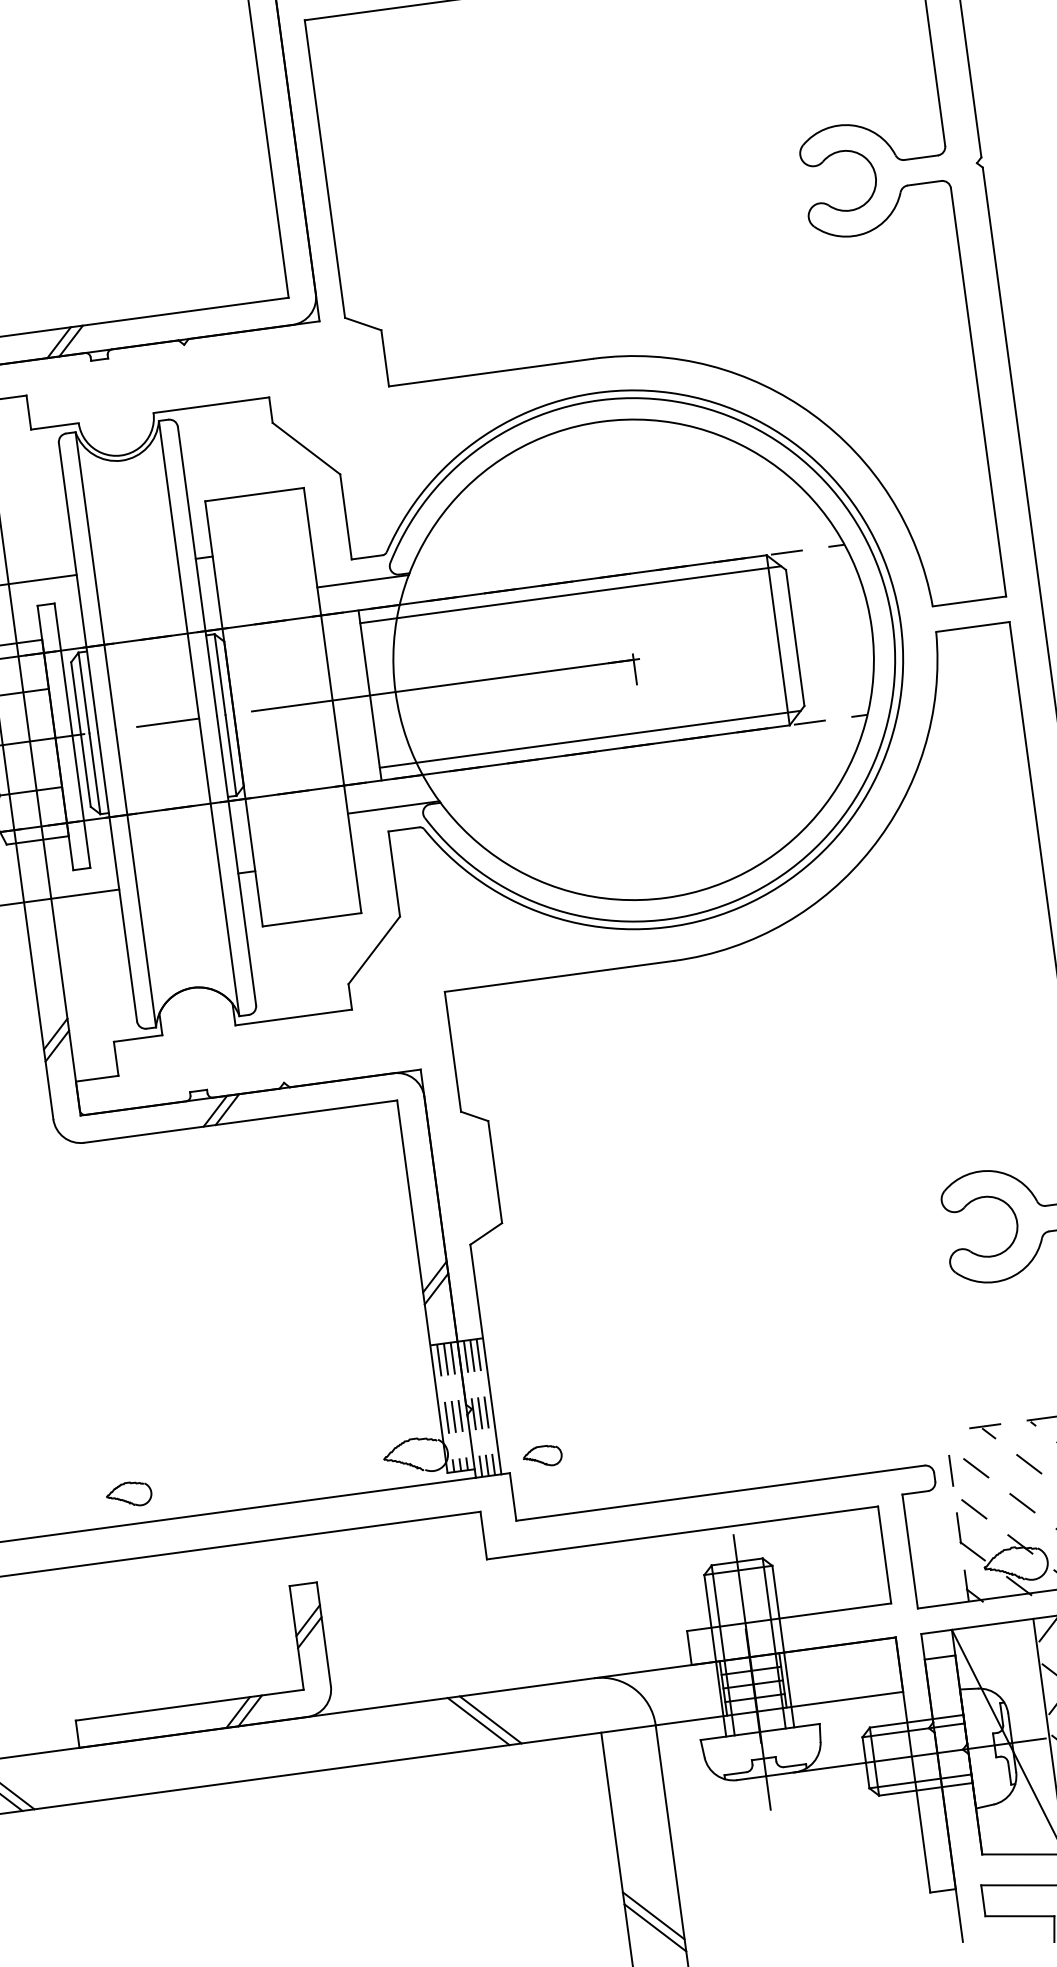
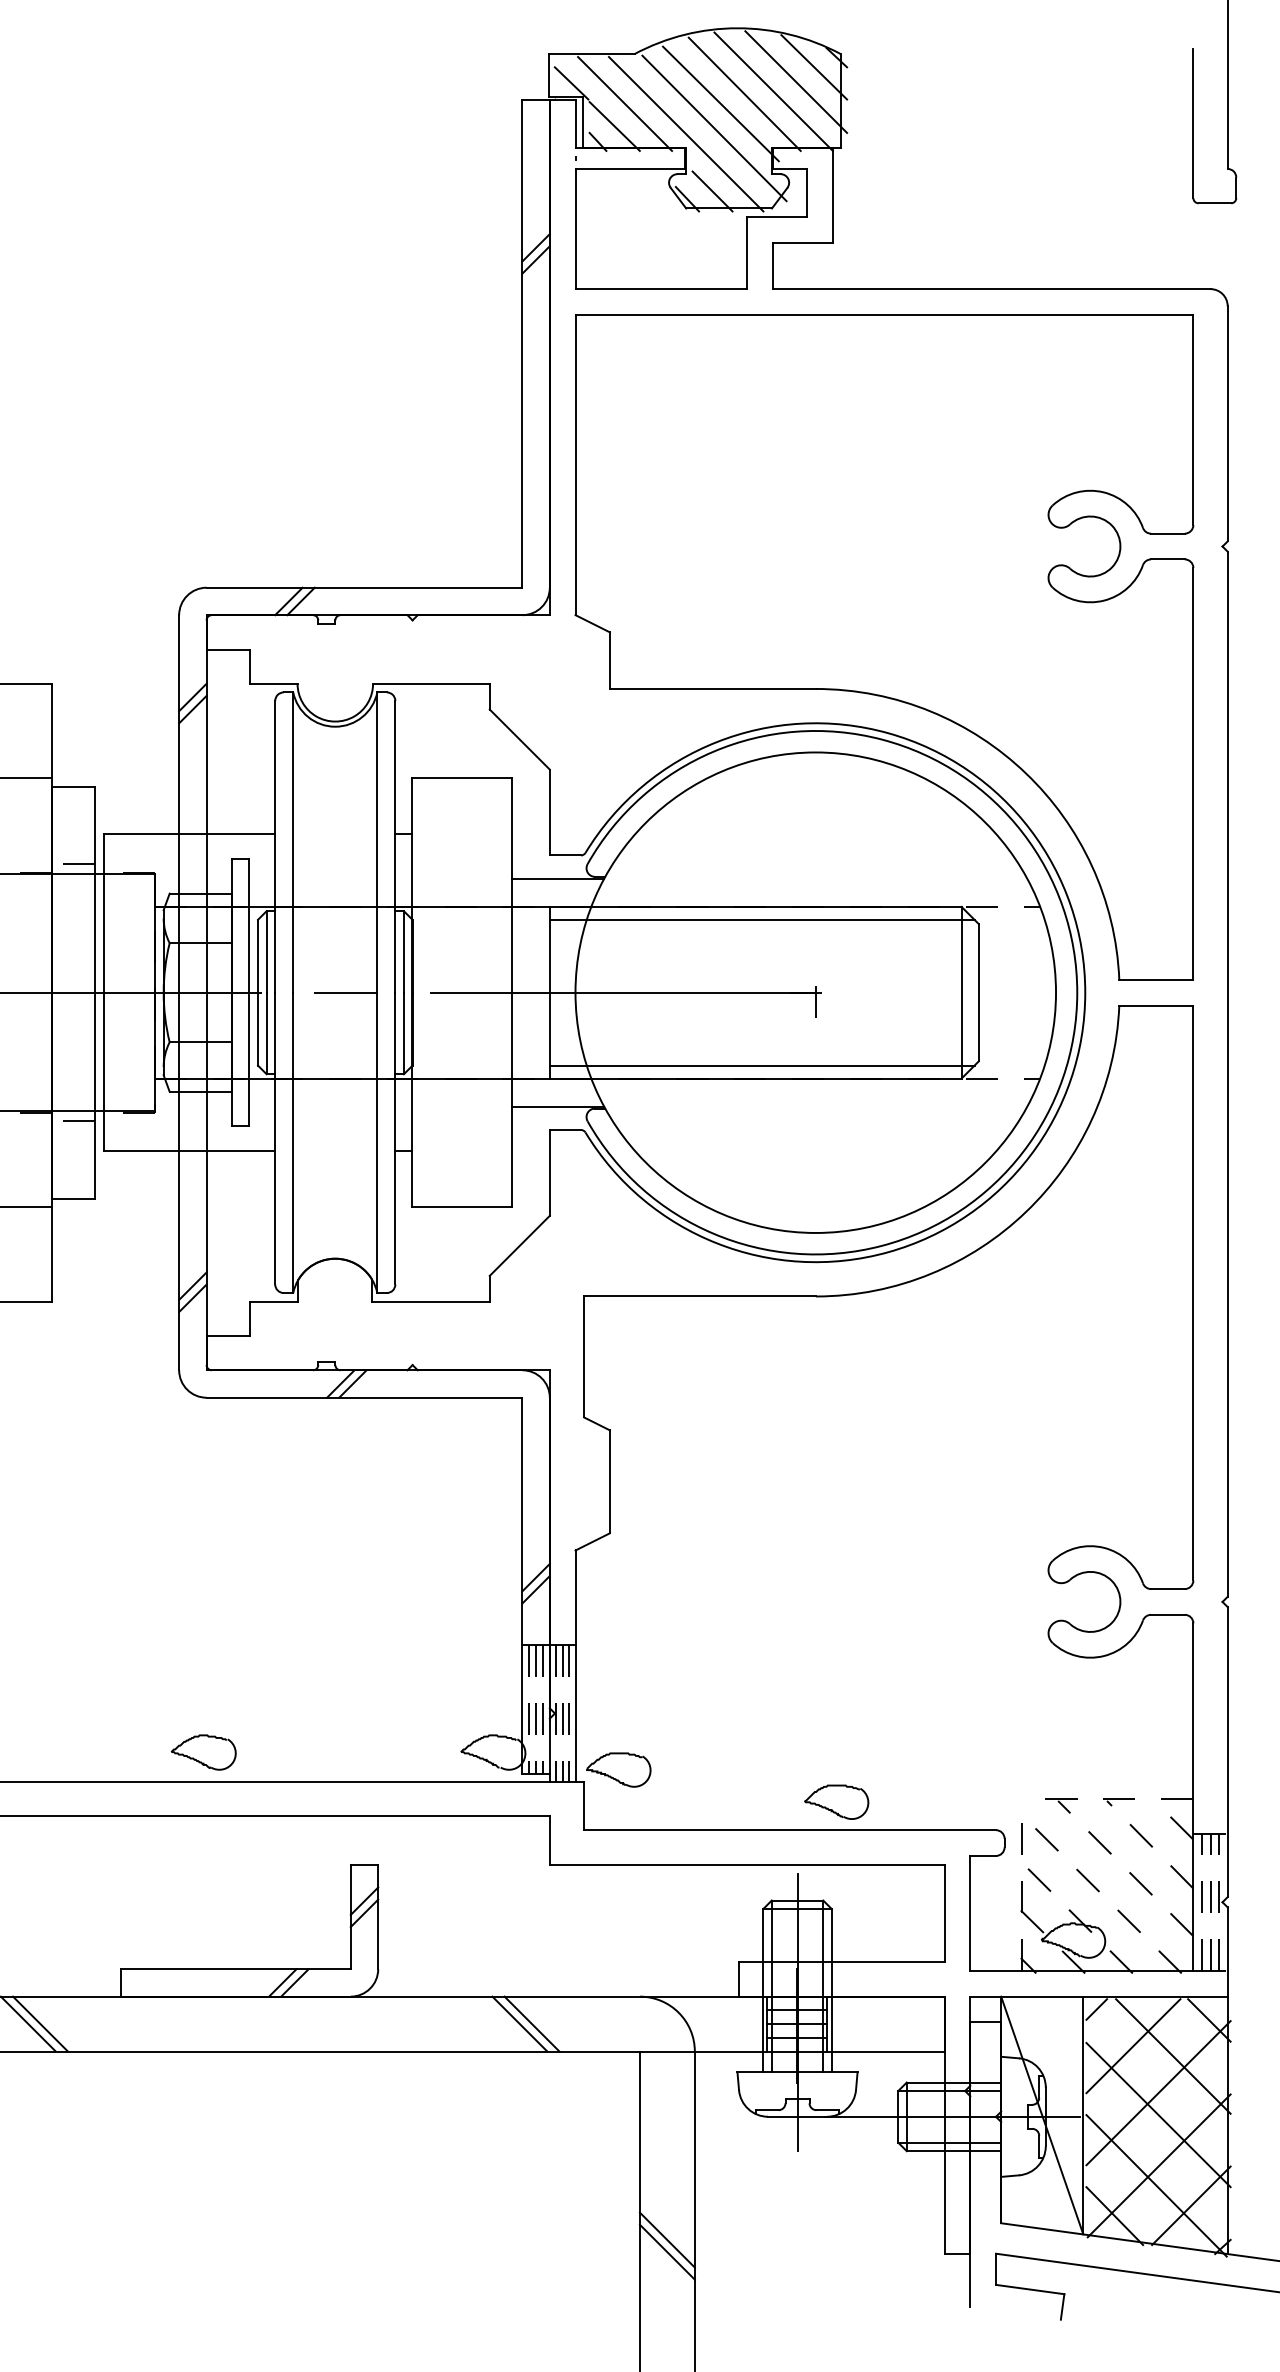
part: (542, 1456) -> (618, 1769), size x1.67
part: (762, 1458) -> (836, 1801), added
part: (128, 1494) -> (203, 1752), size x1.43

